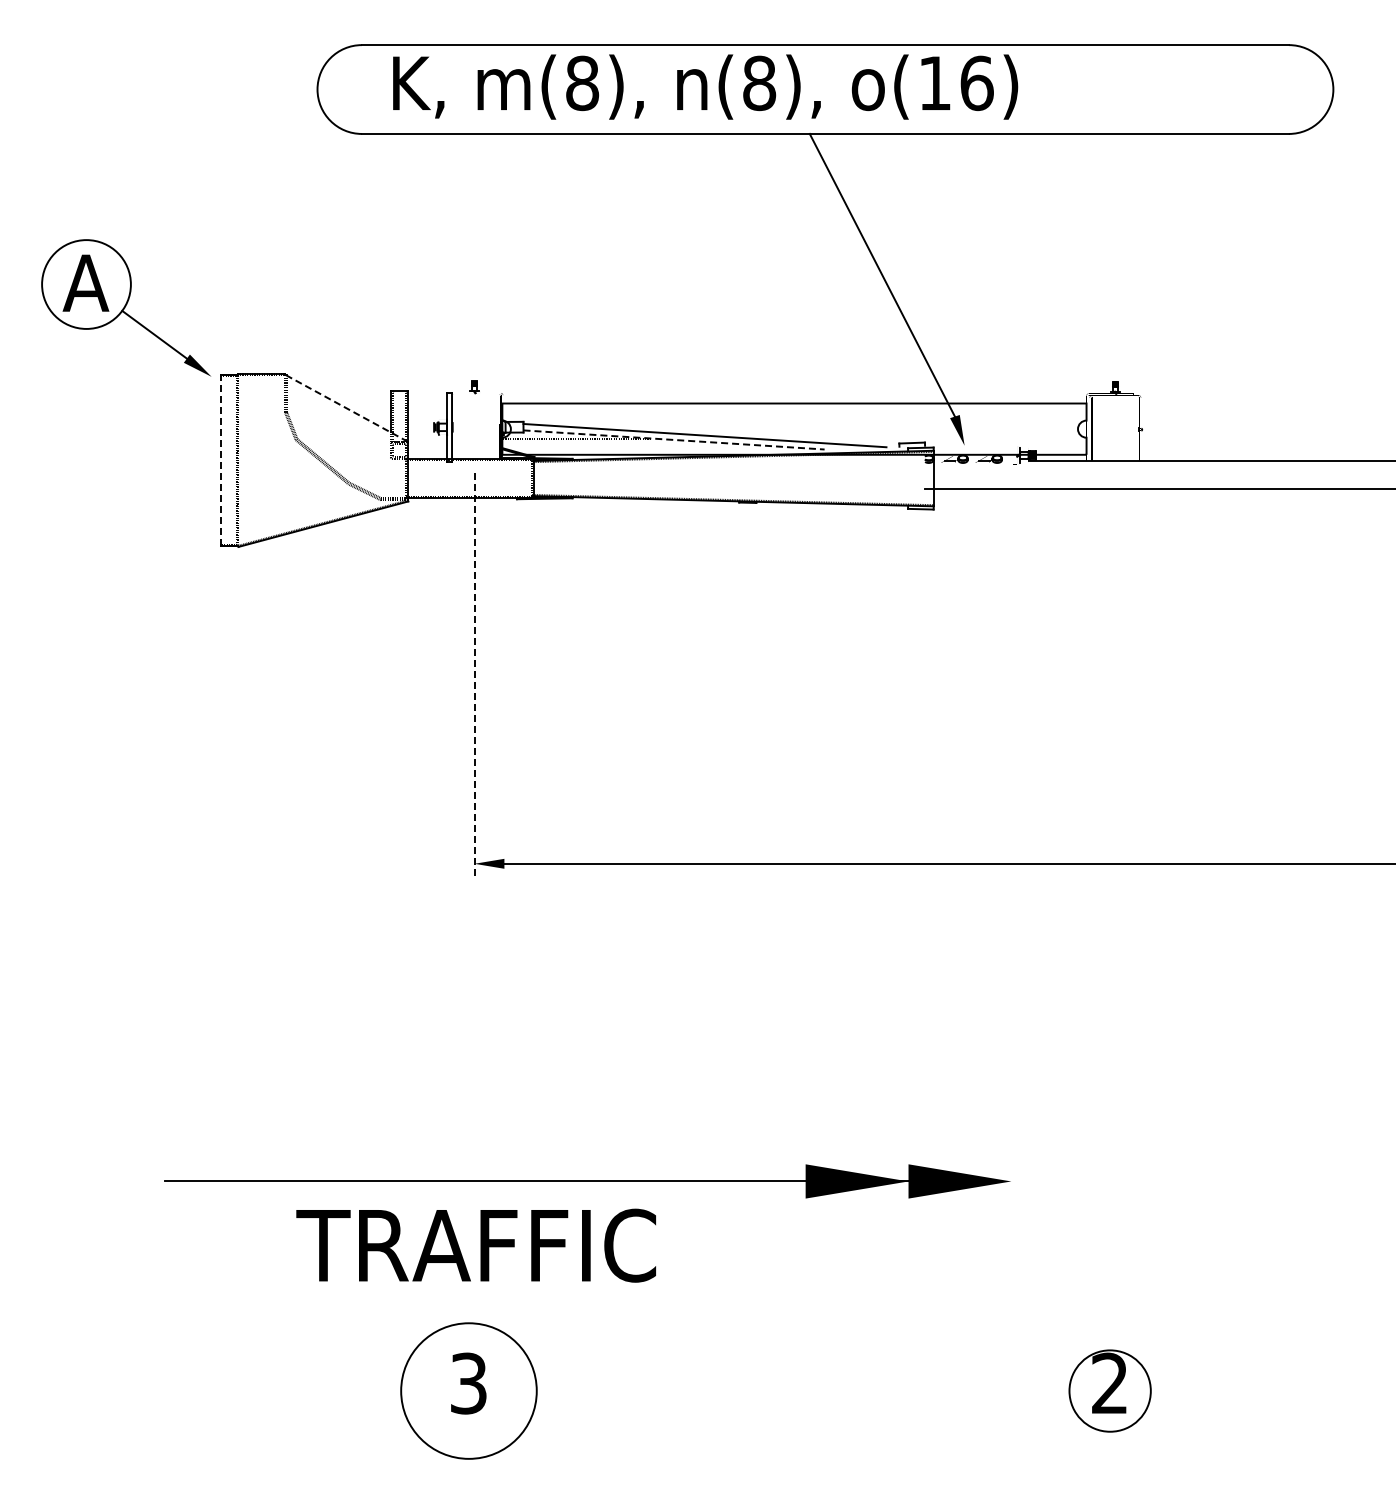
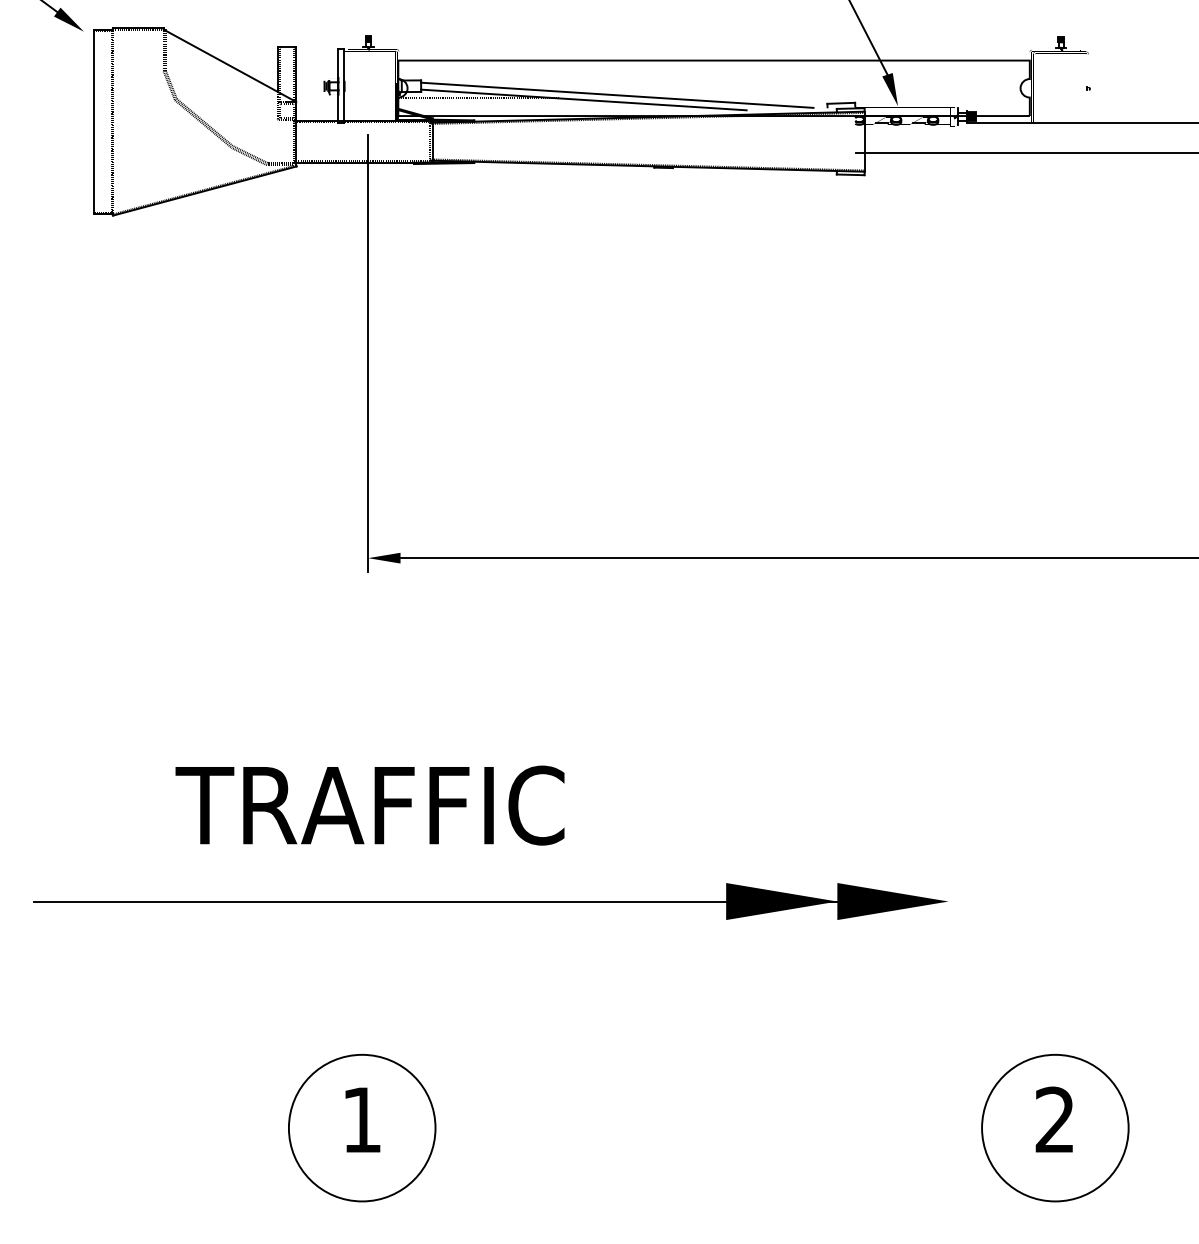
line: (346, 408) -> (229, 65), dashed -> solid
line: (674, 439) -> (584, 99), dashed -> solid
line: (221, 459) -> (94, 121), dashed -> solid
line: (474, 674) -> (368, 353), dashed -> solid
text: (475, 1245) -> (369, 805), moved
text: (468, 1383) -> (361, 1119), 3 -> 1
circle: (1109, 1390) -> (1054, 1127), size x1.67

